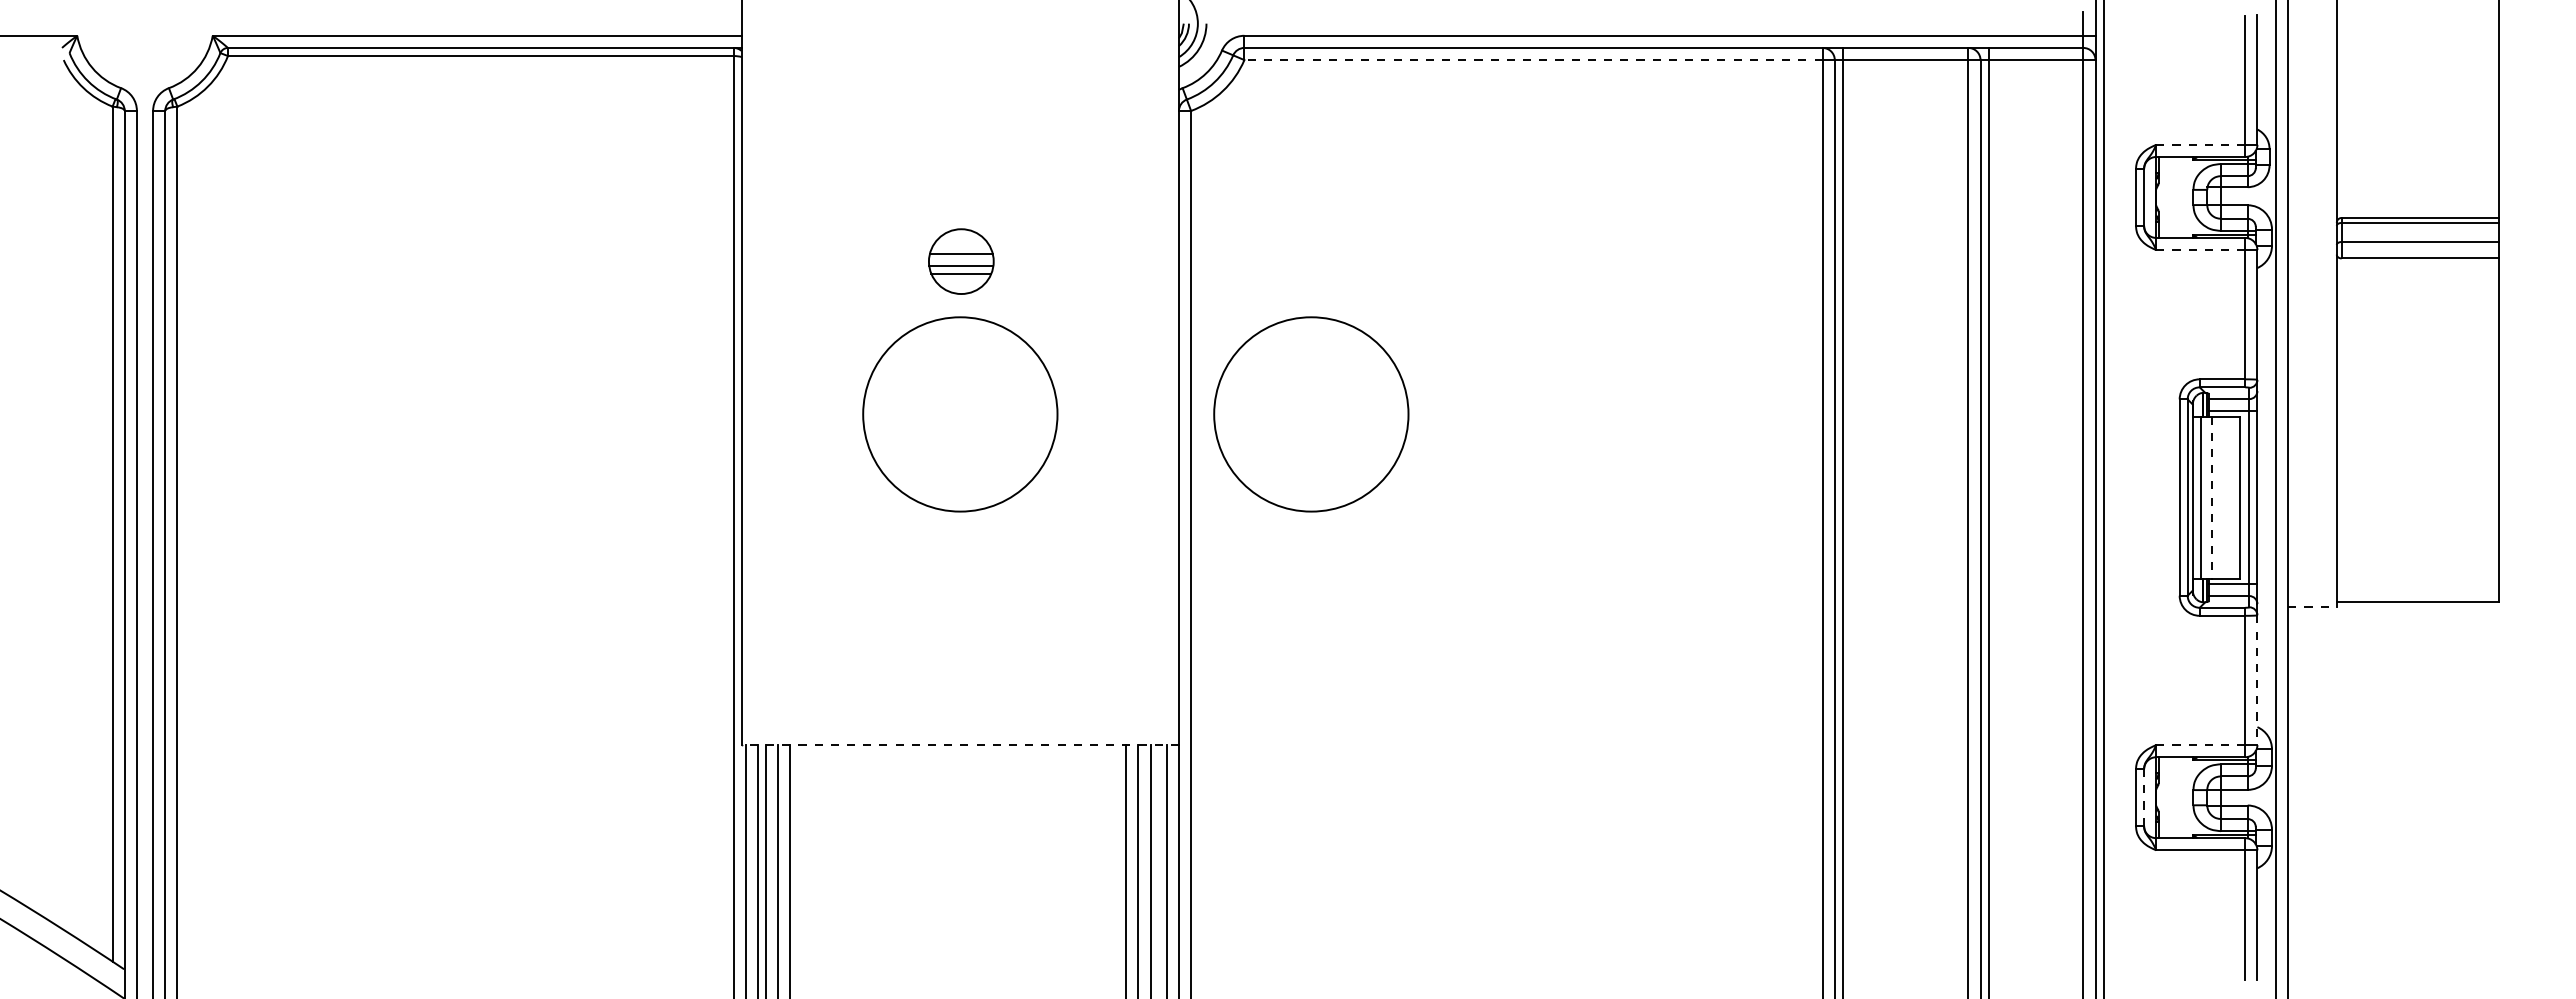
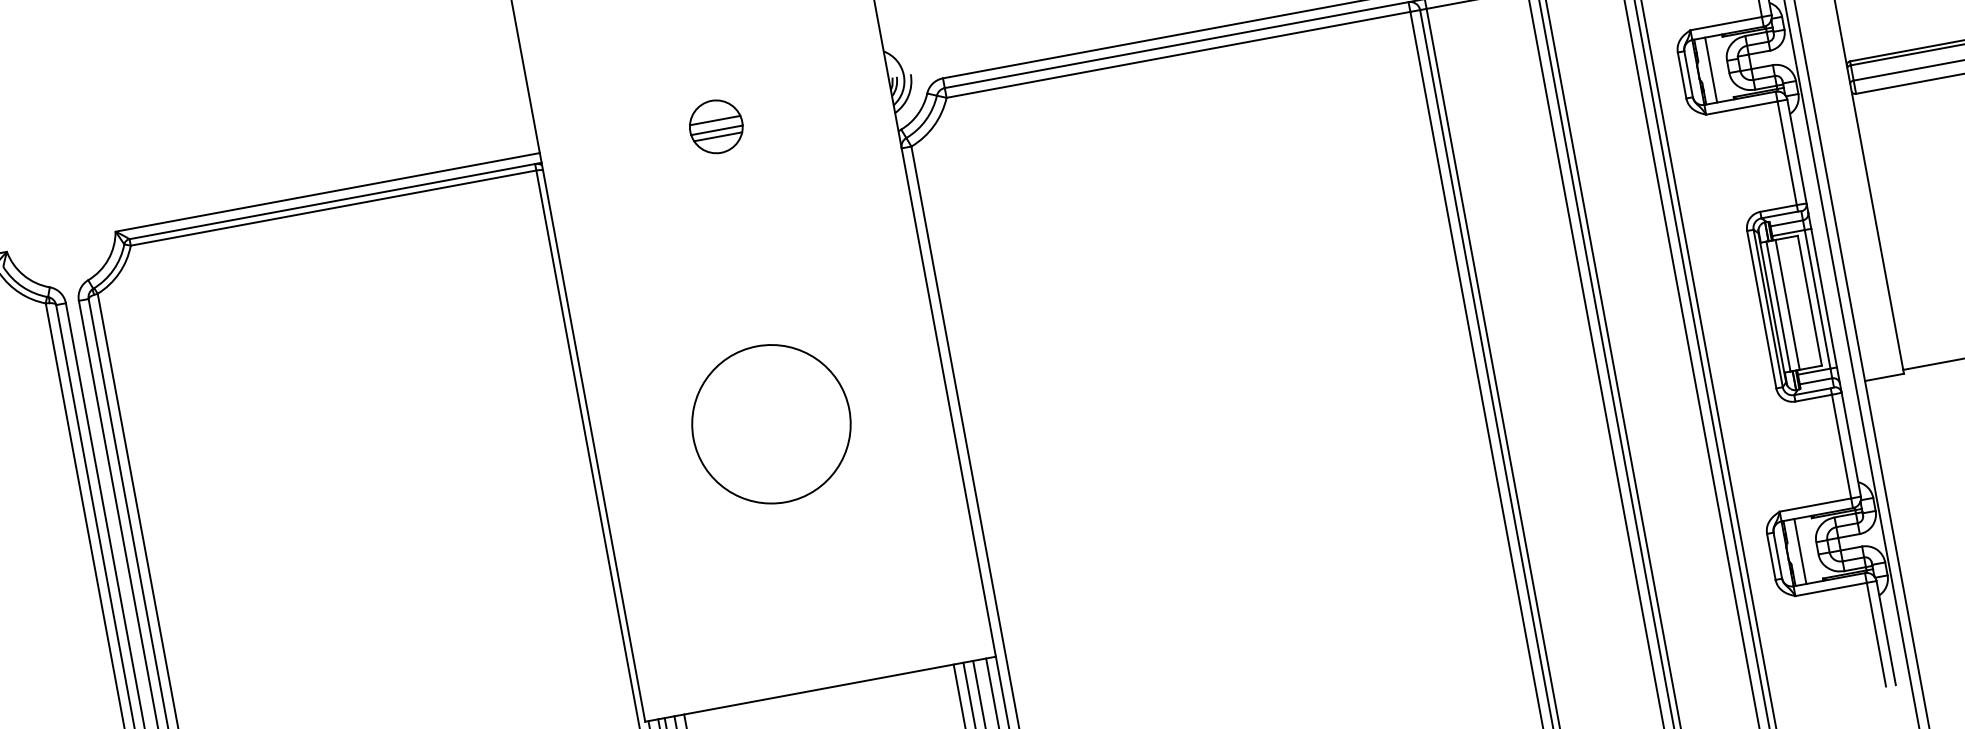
line: (1533, 60) -> (1178, 55), dashed -> solid
line: (2200, 144) -> (1725, 23), dashed -> solid
line: (2172, 196) -> (1711, 69), added
line: (2200, 250) -> (1741, 108), dashed -> solid
part: (961, 261) -> (716, 126), moved
circle: (1311, 414) -> (1053, 372), removed
line: (2211, 497) -> (1787, 304), dashed -> solid
line: (2312, 606) -> (1884, 377), dashed -> solid
line: (2257, 680) -> (1851, 444), dashed -> solid
line: (960, 744) -> (820, 688), dashed -> solid
line: (2200, 745) -> (1815, 505), dashed -> solid
line: (2144, 797) -> (1778, 555), dashed -> solid
line: (2172, 797) -> (1800, 551), added

